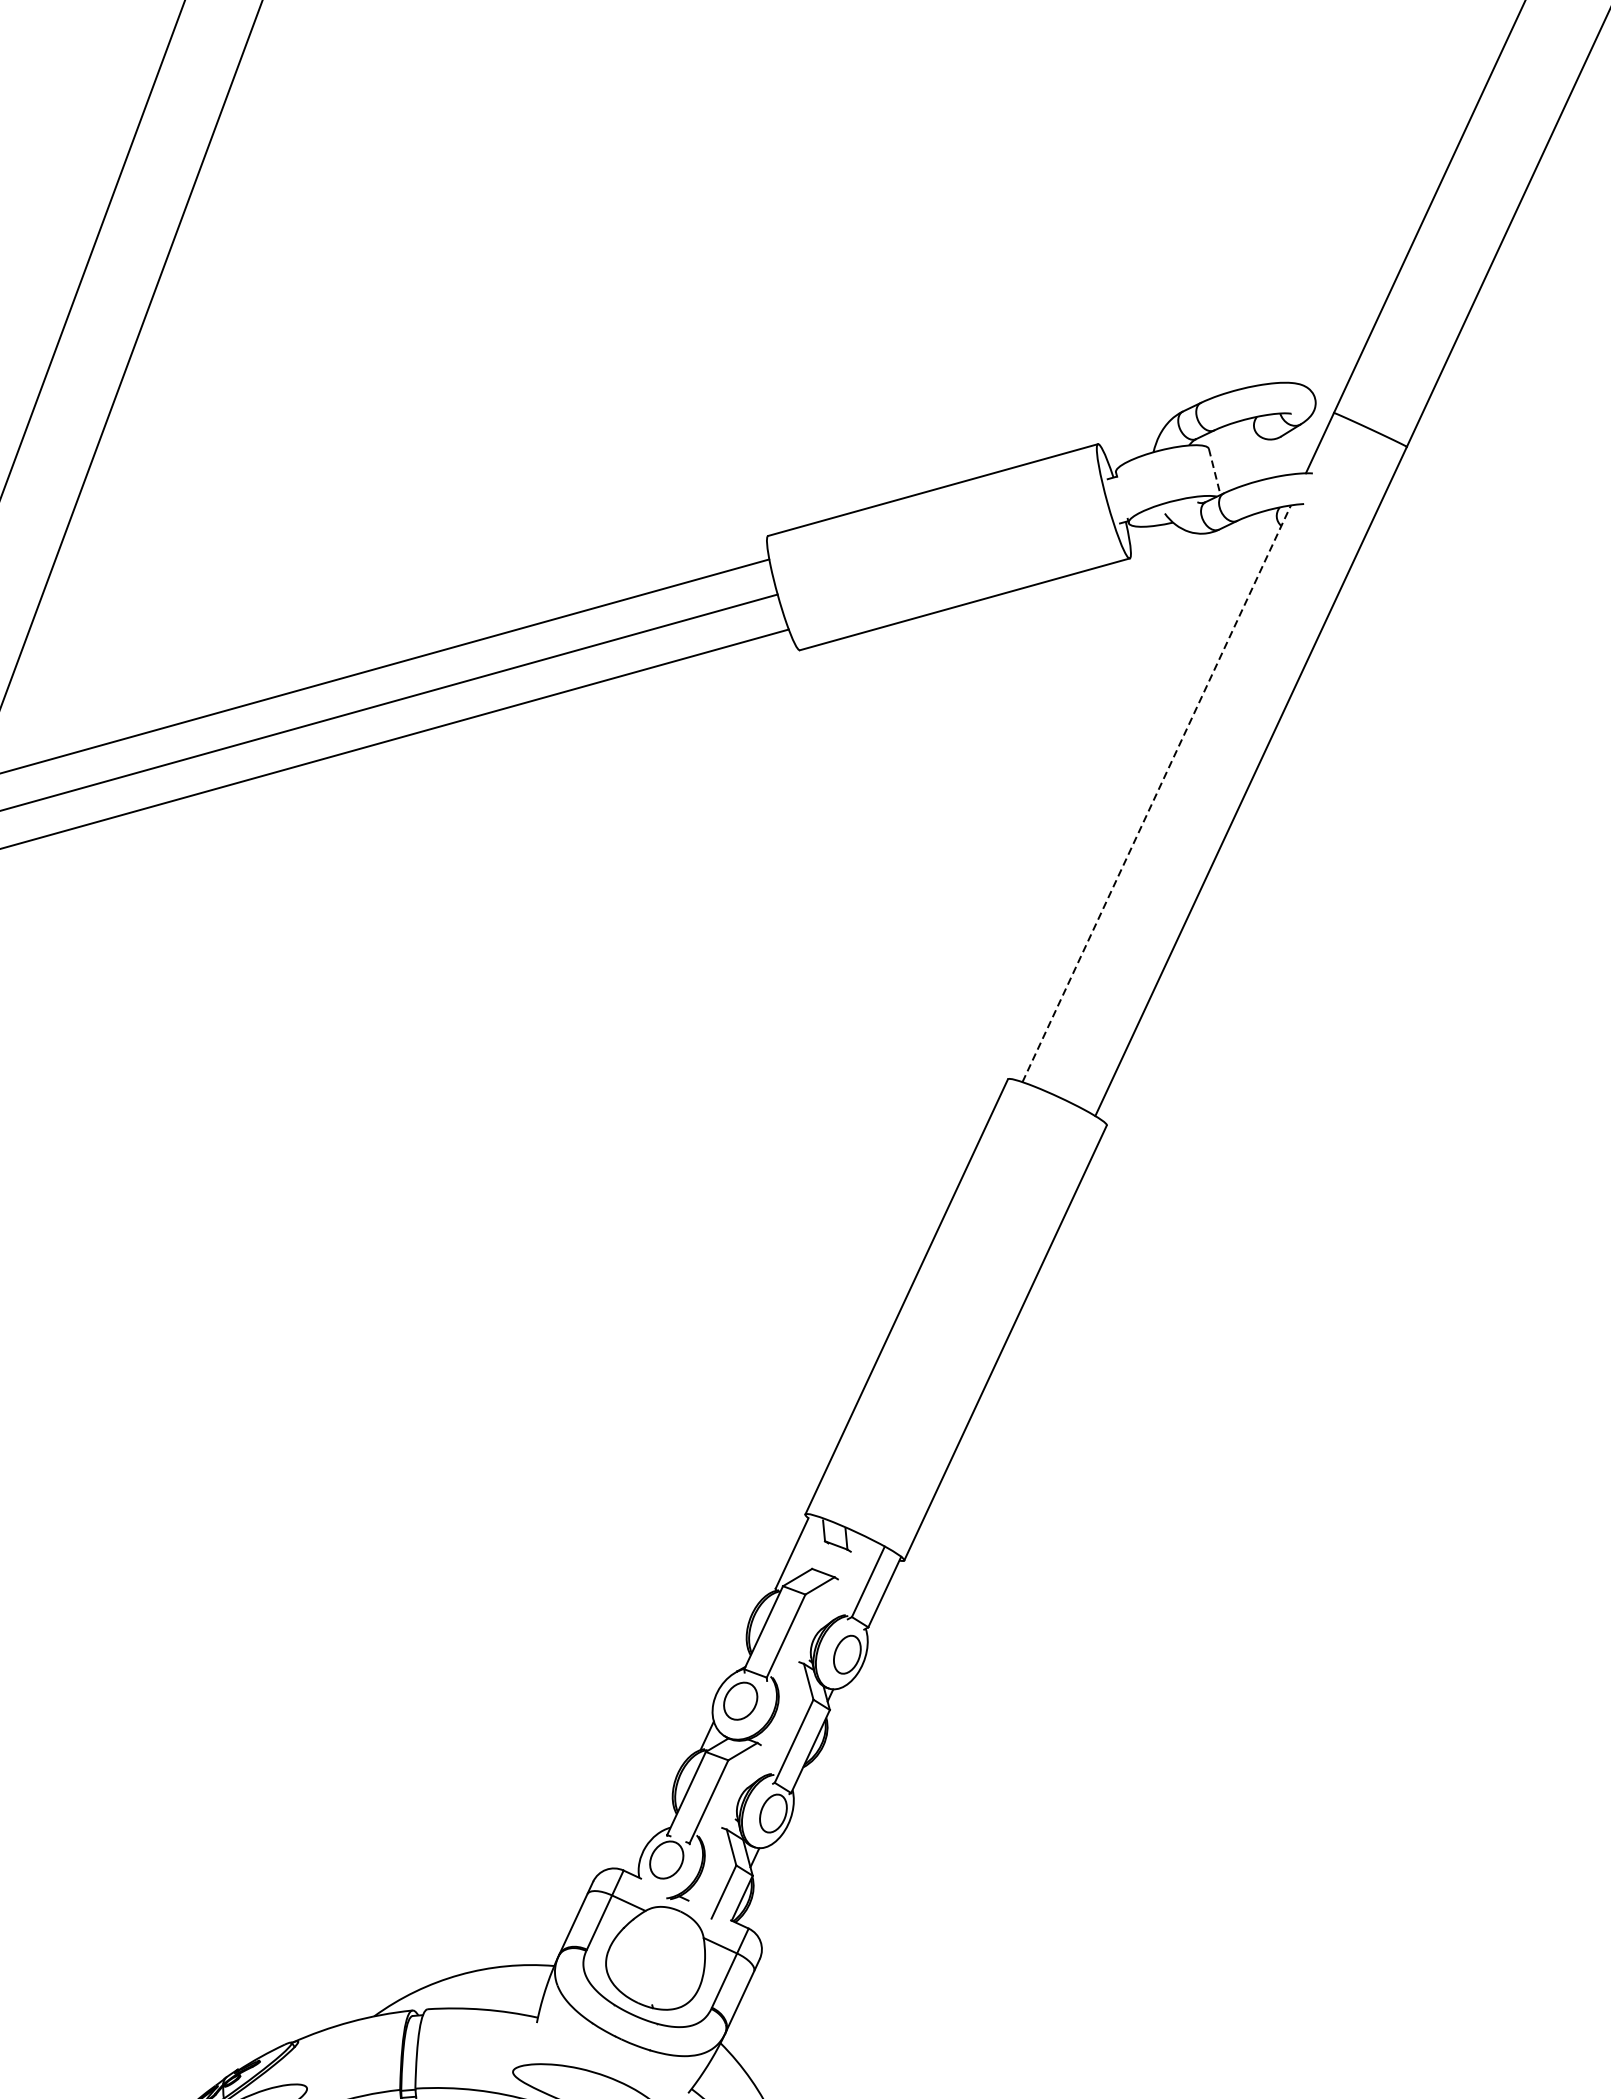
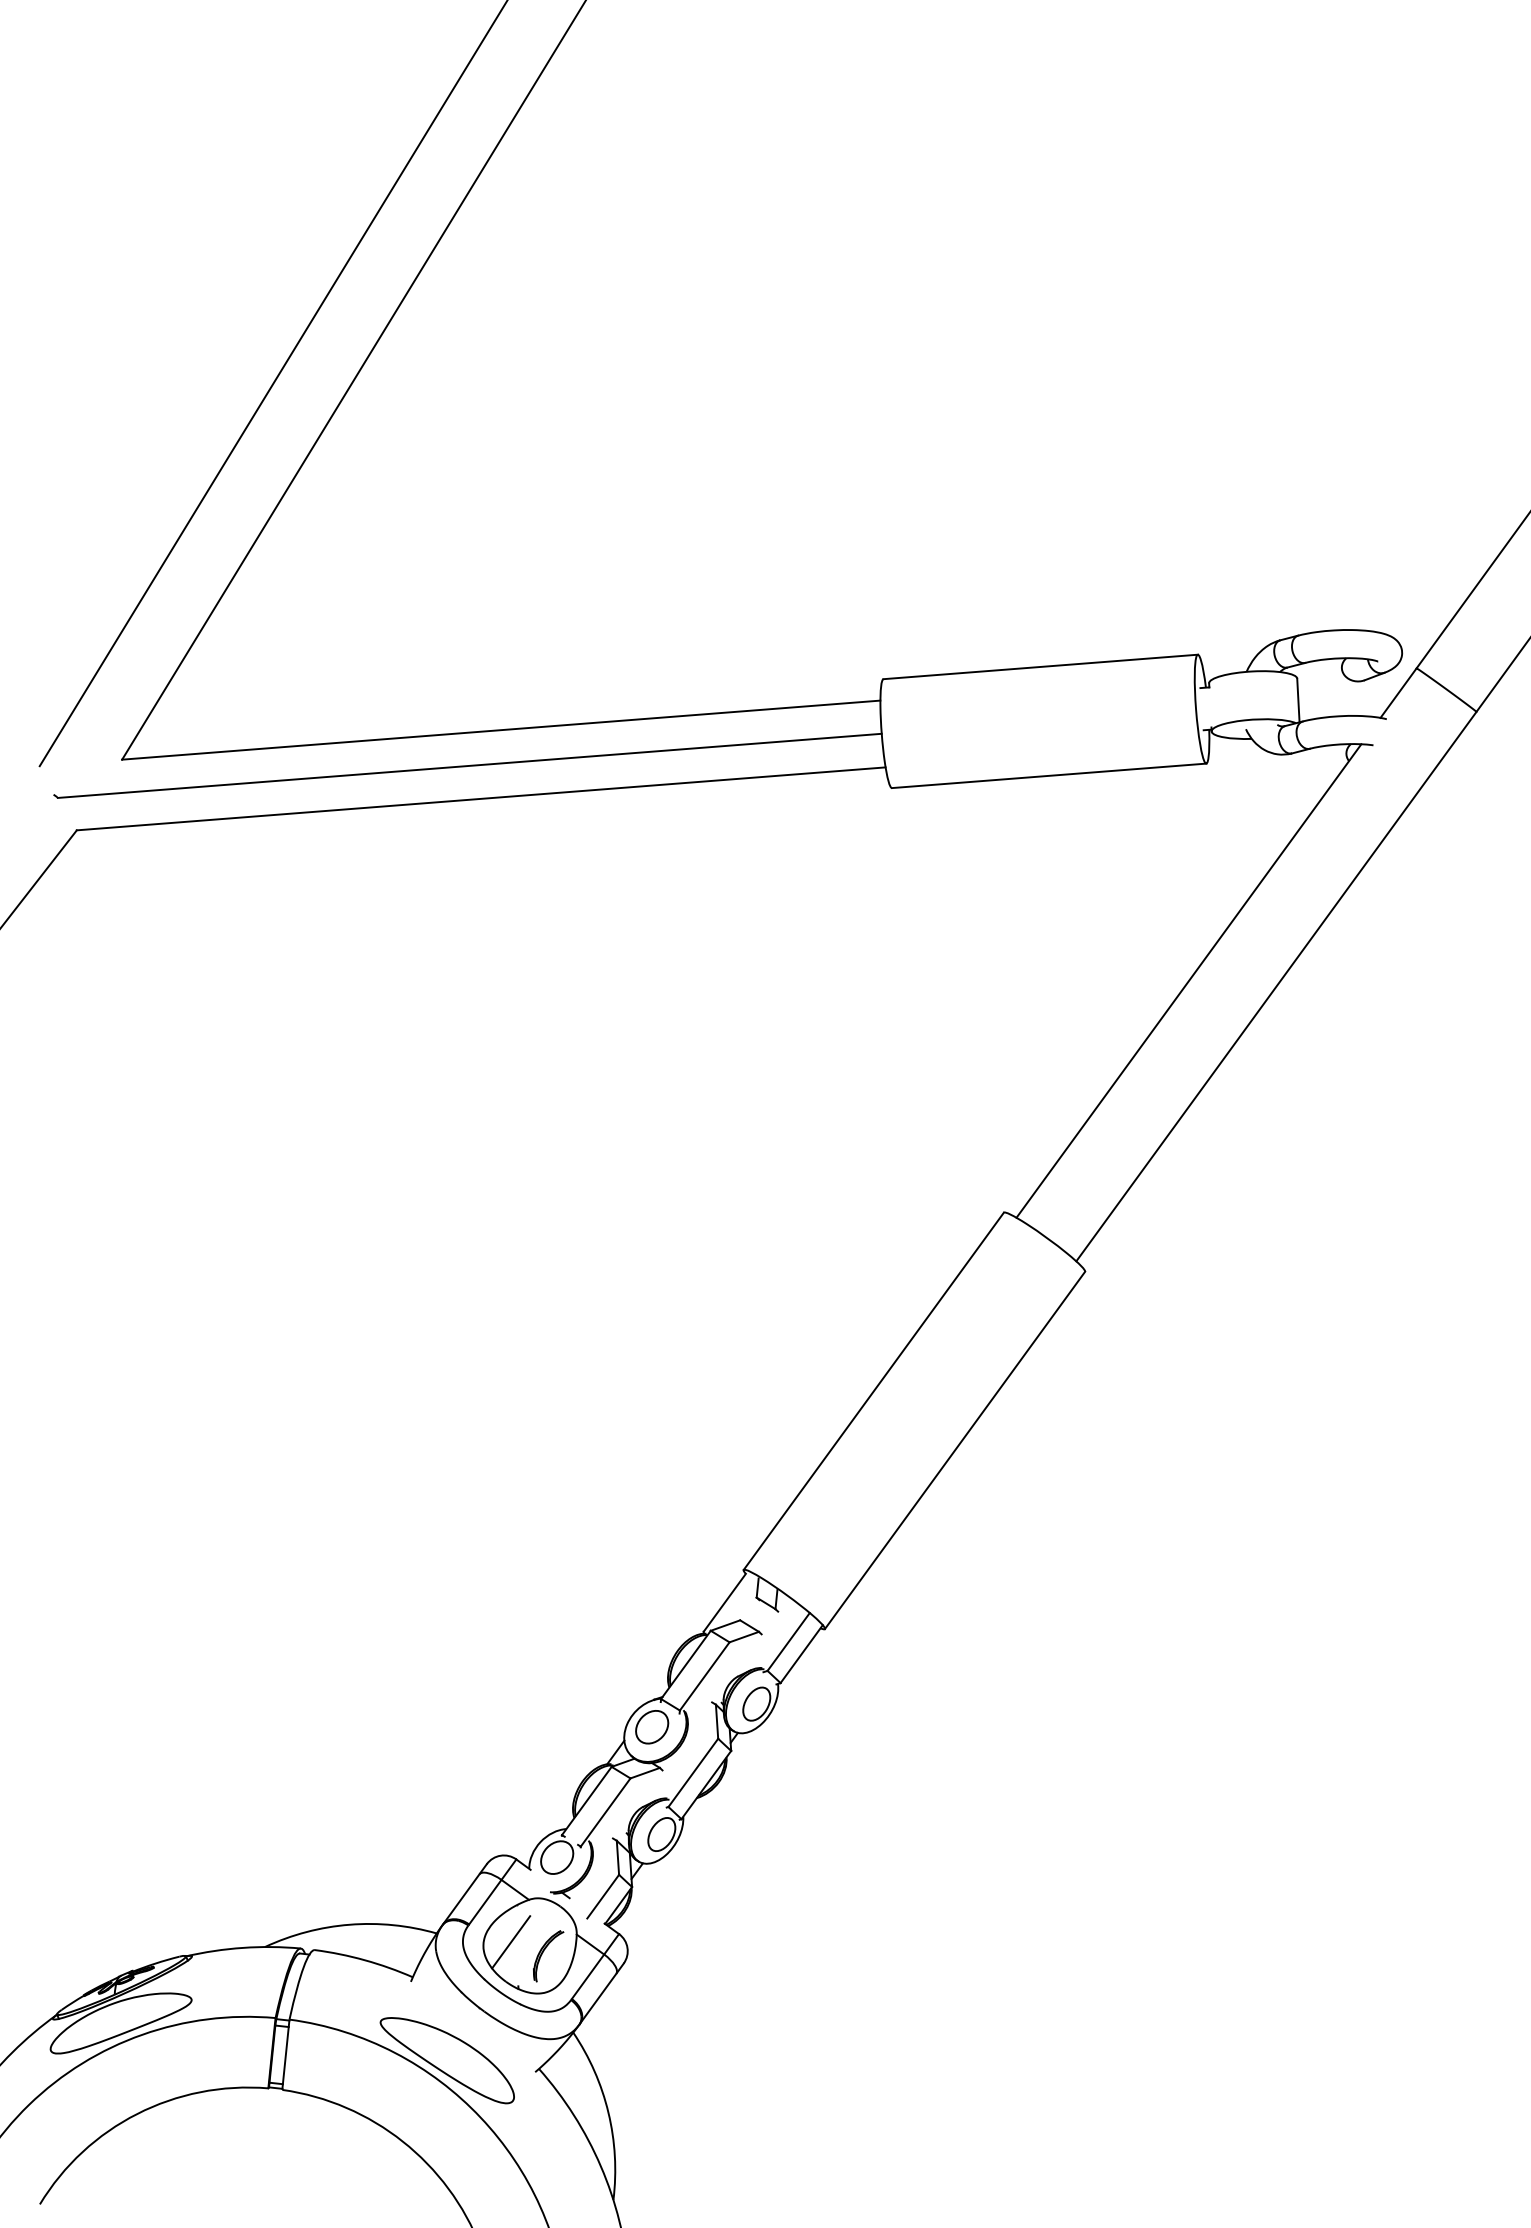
line: (1214, 471) -> (1298, 700), dashed -> solid
line: (1156, 794) -> (1188, 981), dashed -> solid
line: (635, 1960) -> (511, 1942), added
part: (671, 1966) -> (542, 1954), added

